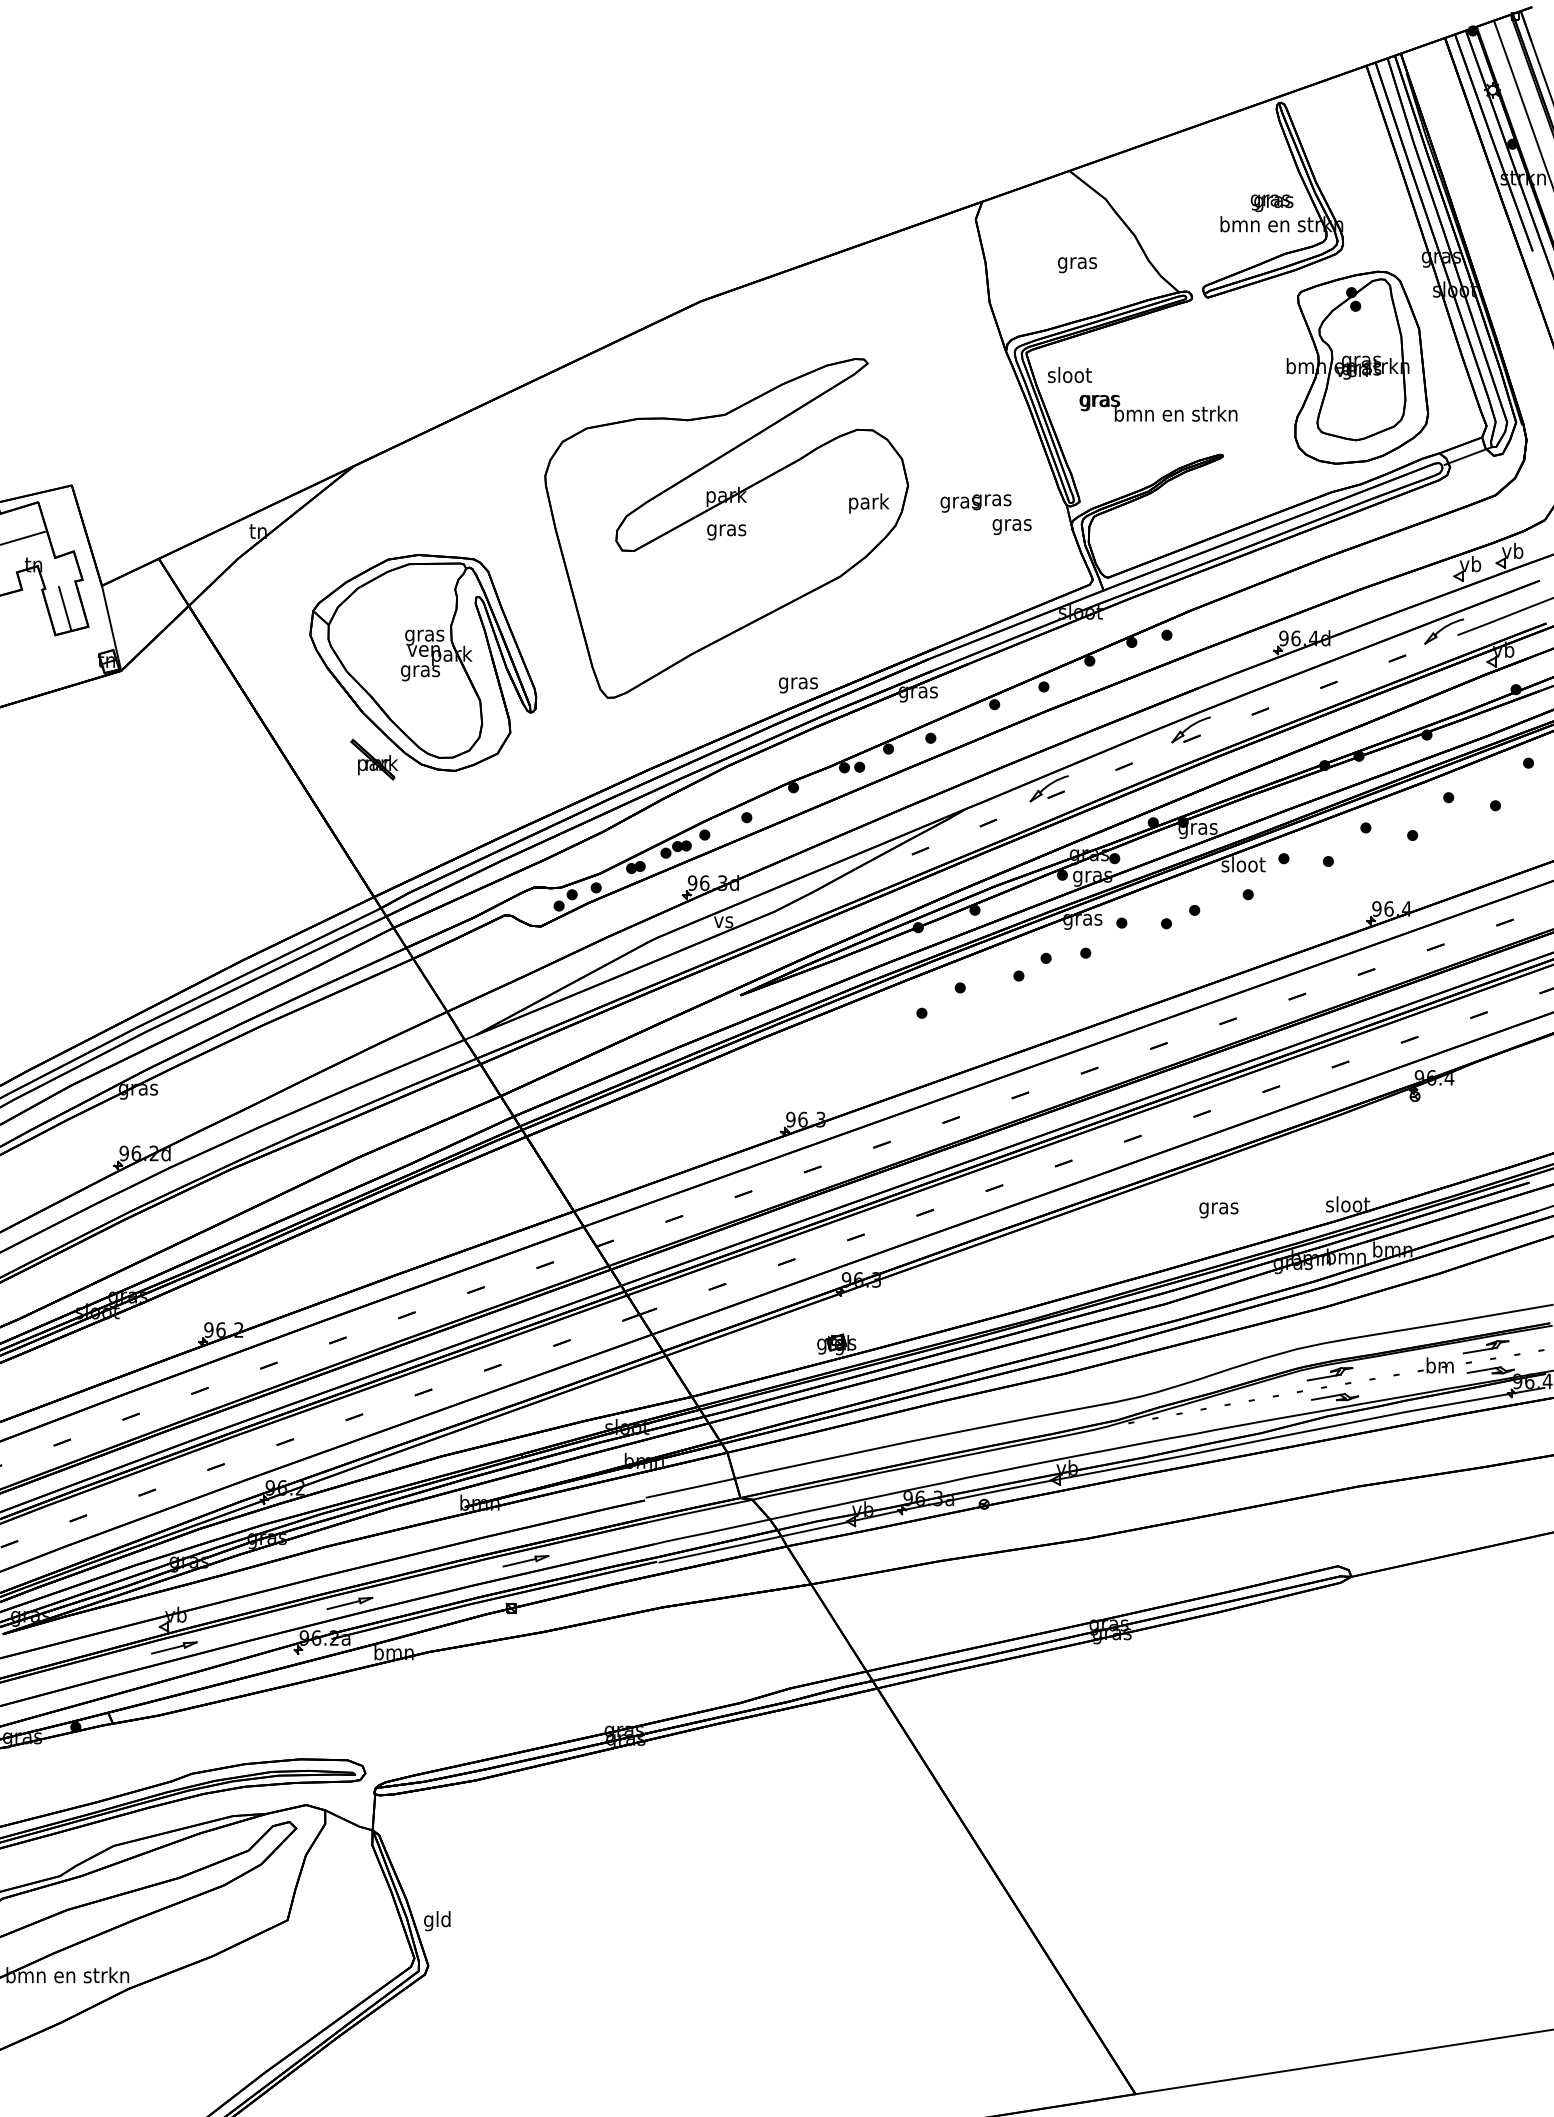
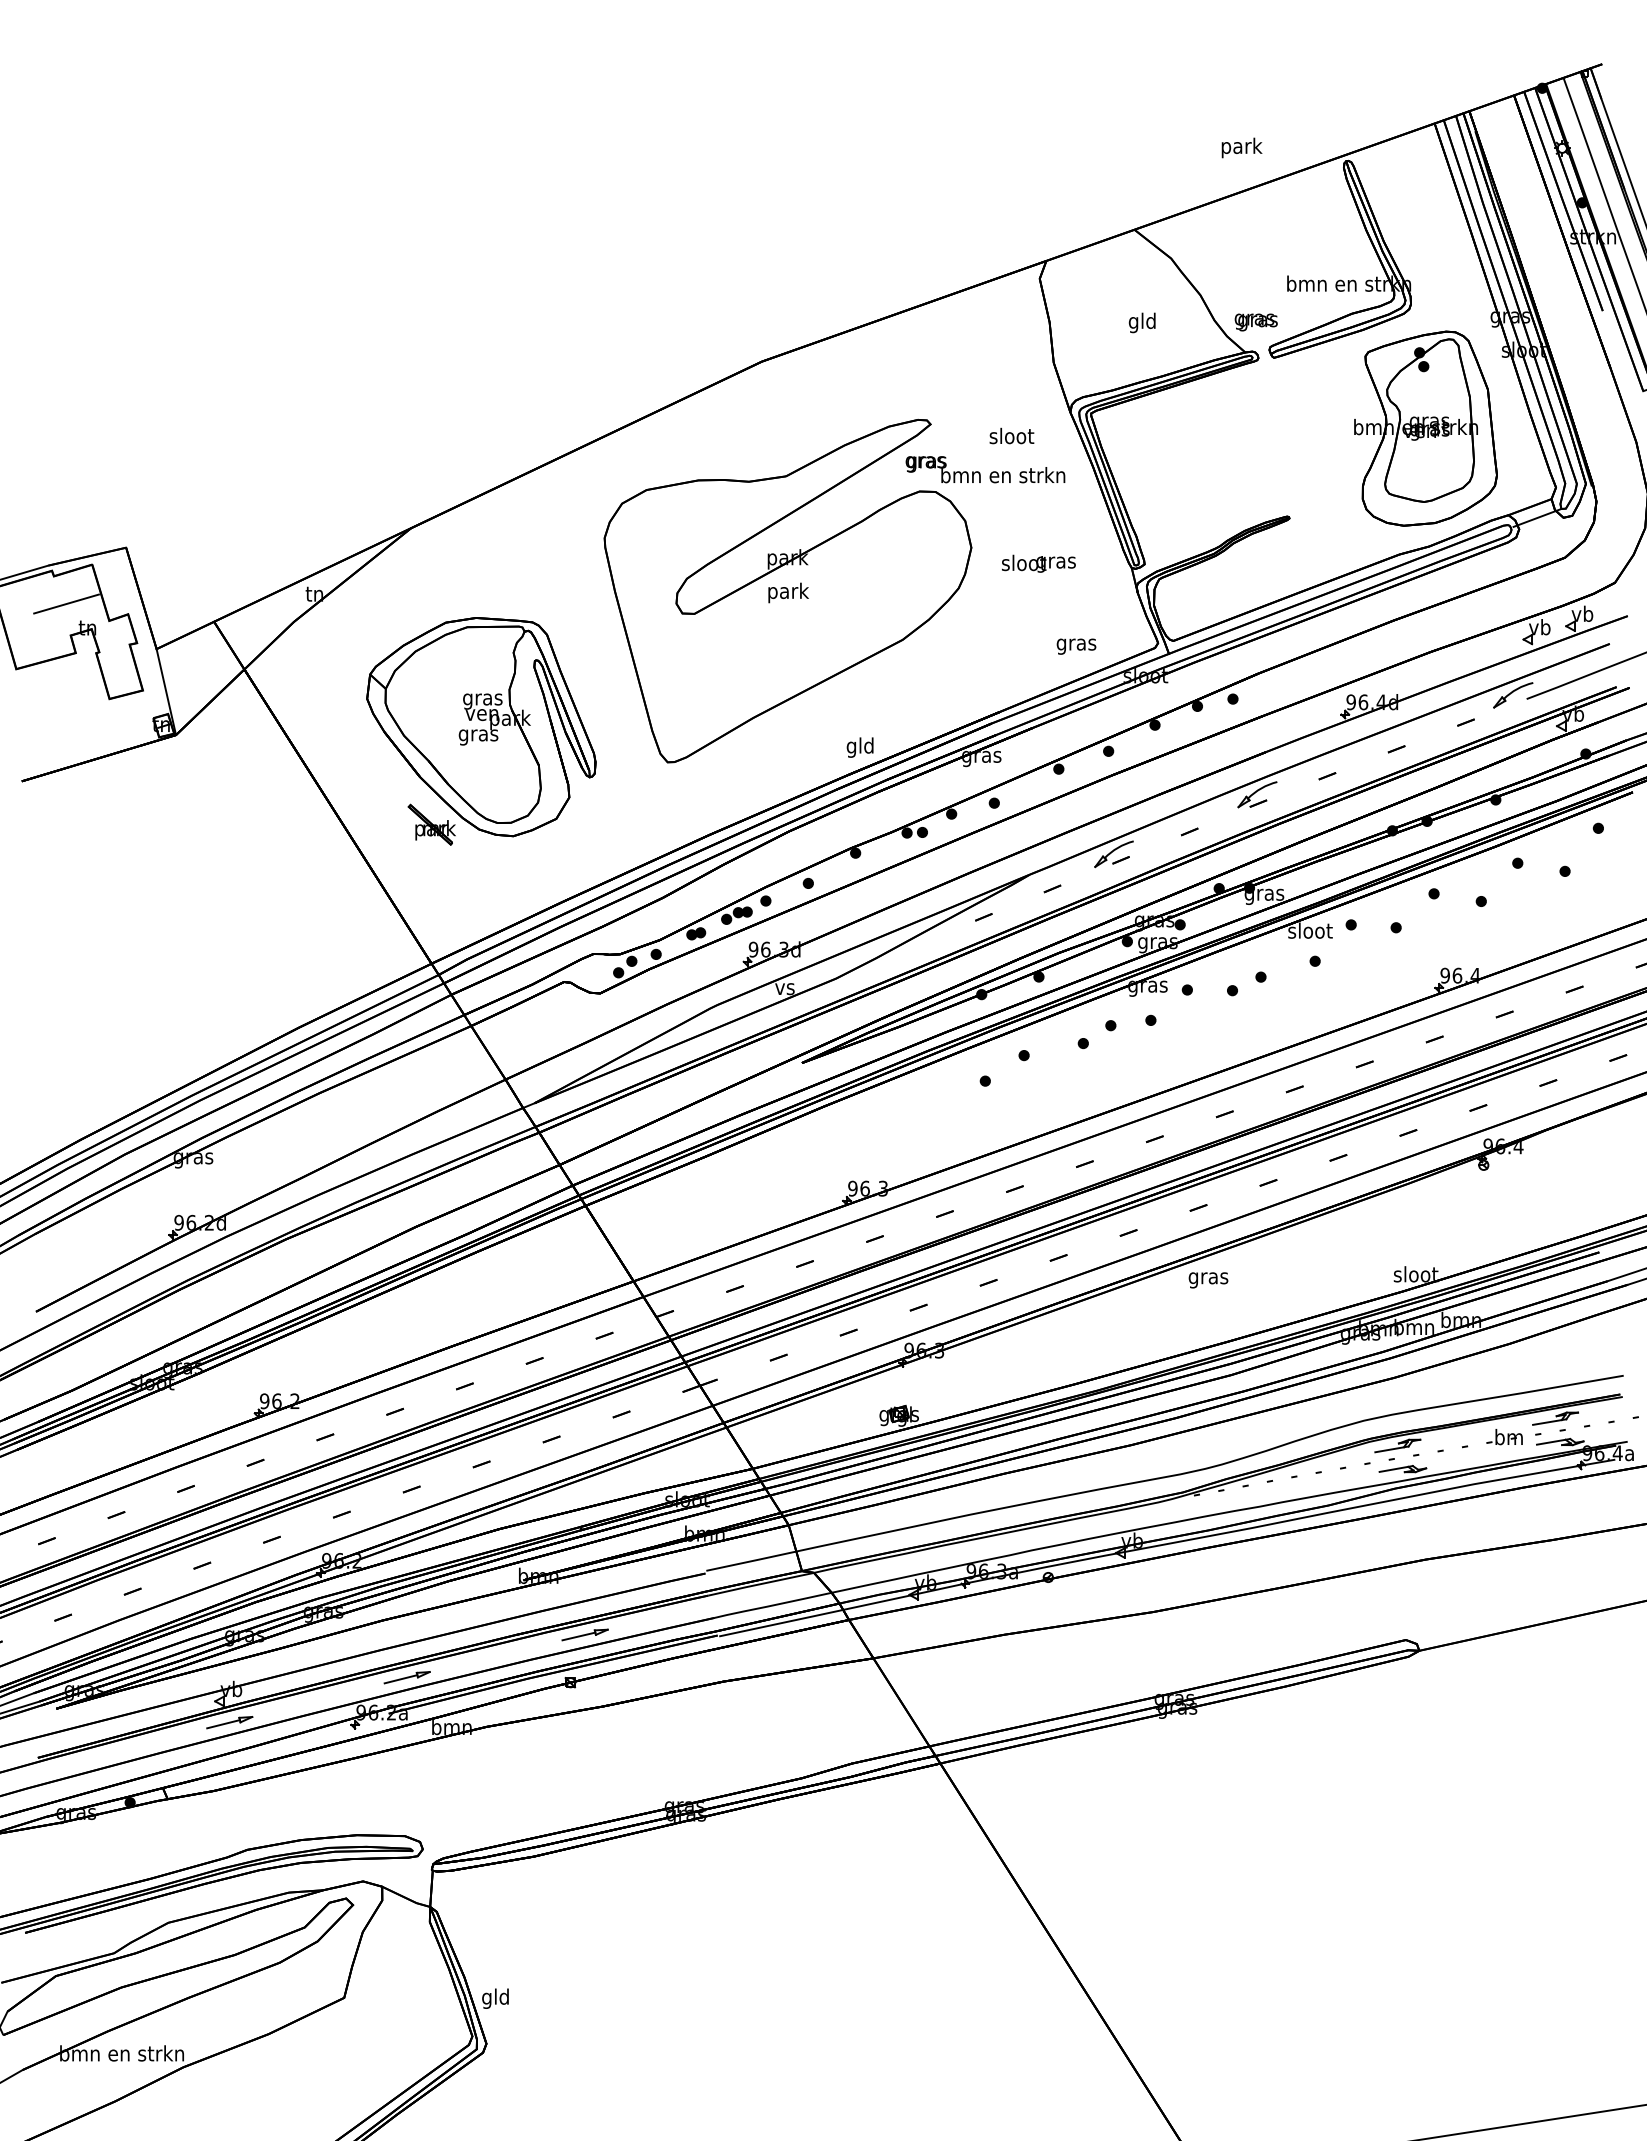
text: (1271, 203) -> (1255, 322), moved
text: (1077, 262) -> (1142, 322), gras -> gld
text: (1069, 374) -> (1011, 435), moved
text: (1158, 408) -> (985, 469), moved
text: (959, 502) -> (1023, 564), gras -> sloot
text: (868, 503) -> (1241, 147), moved
text: (1012, 526) -> (1076, 646), moved
text: (727, 529) -> (788, 592), gras -> park
line: (65, 607) -> (119, 671), removed
text: (798, 683) -> (860, 747), gras -> gld
text: (1218, 1210) -> (1208, 1280), moved

